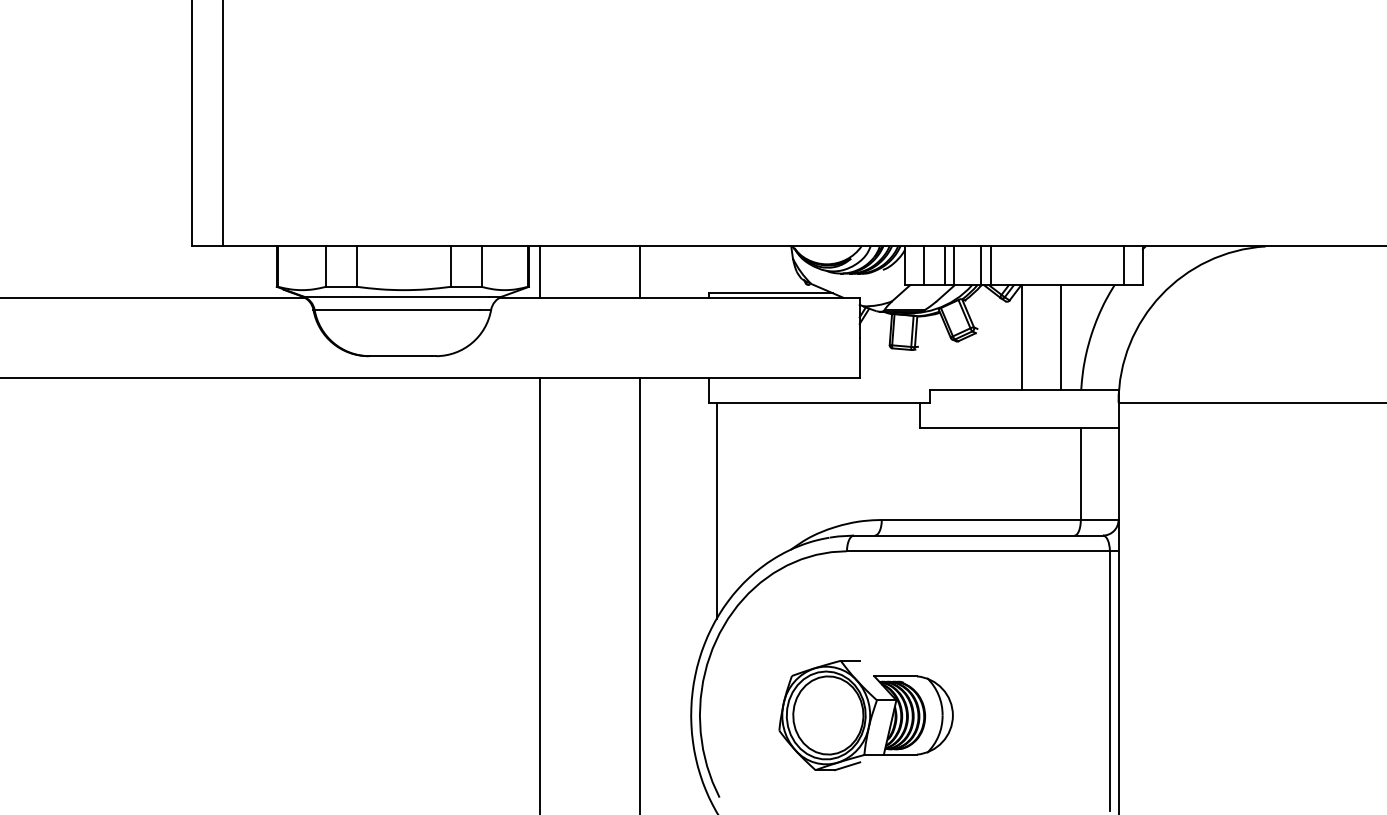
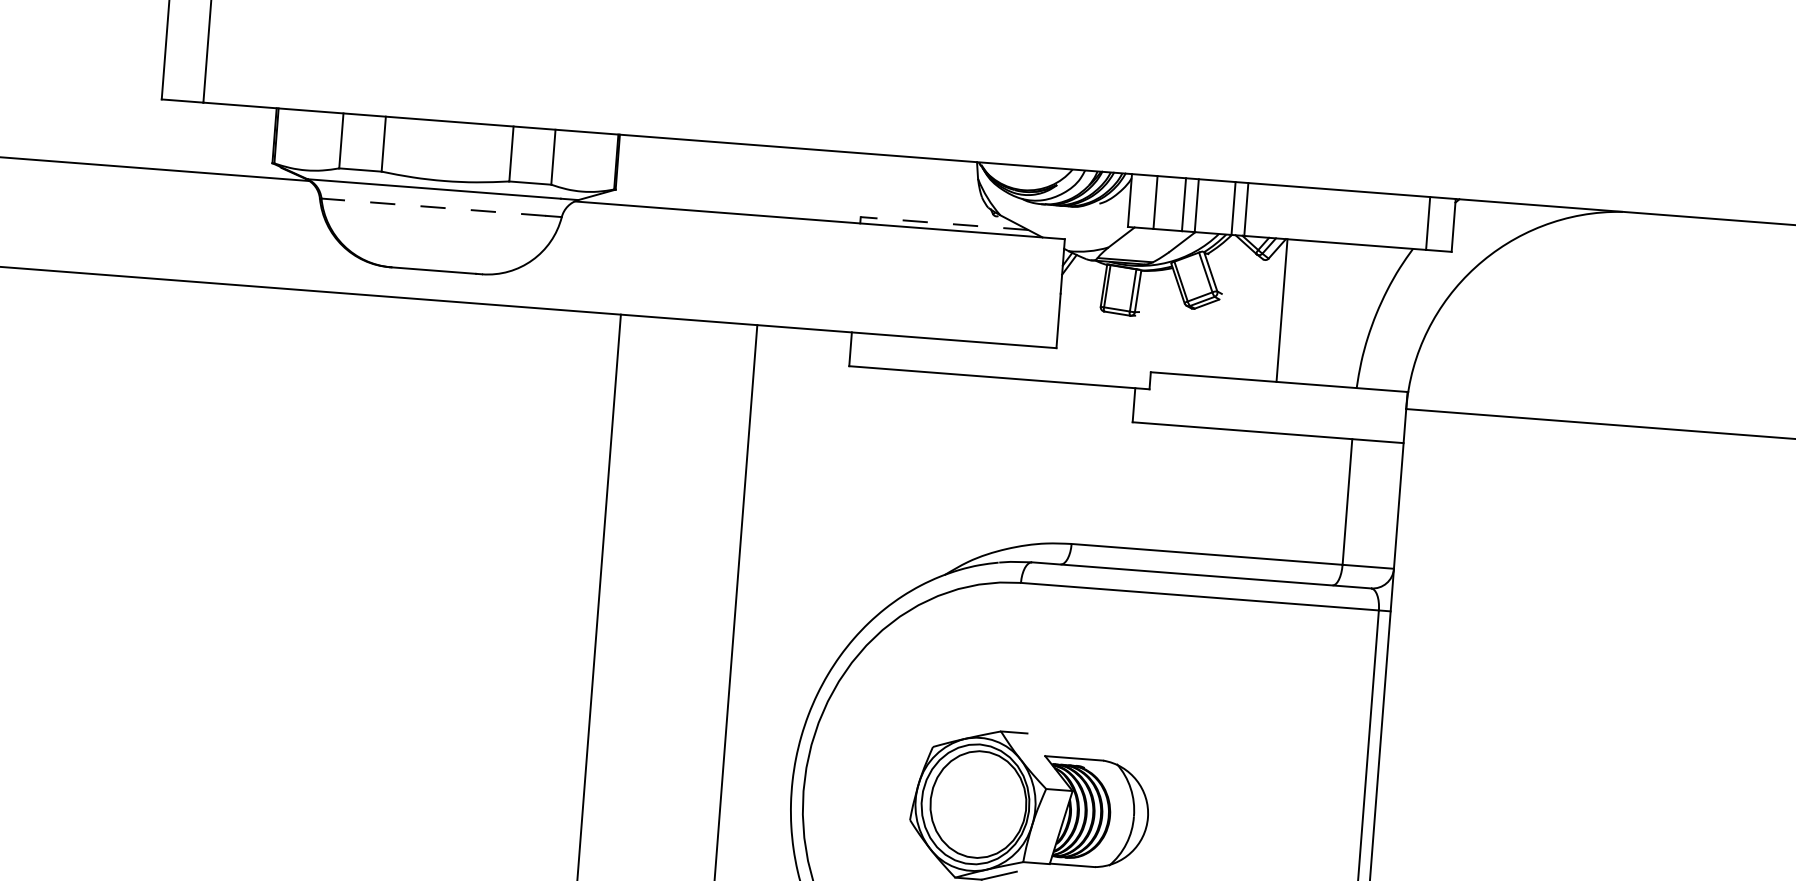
line: (539, 271) -> (631, 169), removed
line: (639, 271) -> (767, 180), removed
line: (771, 293) -> (945, 224), solid -> dashed
line: (397, 309) -> (434, 206), solid -> dashed
line: (1060, 337) -> (1334, 314), removed
line: (717, 510) -> (848, 513), removed

